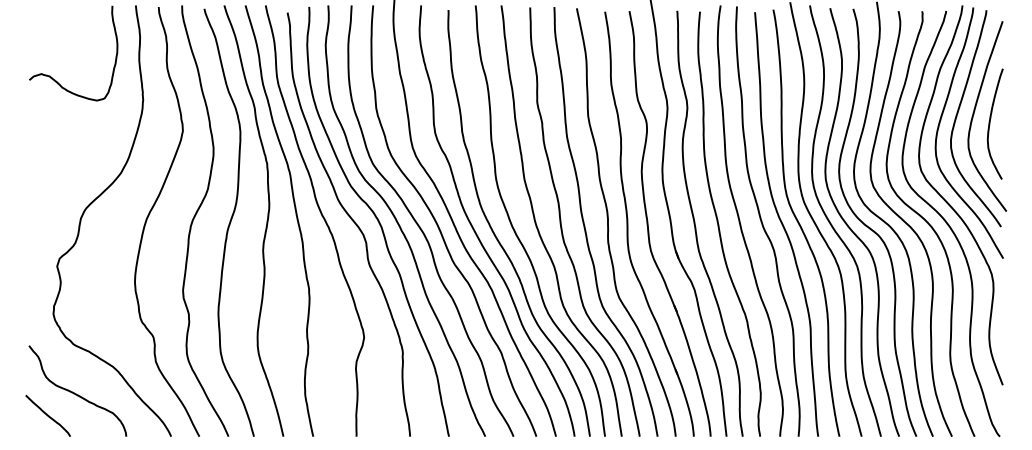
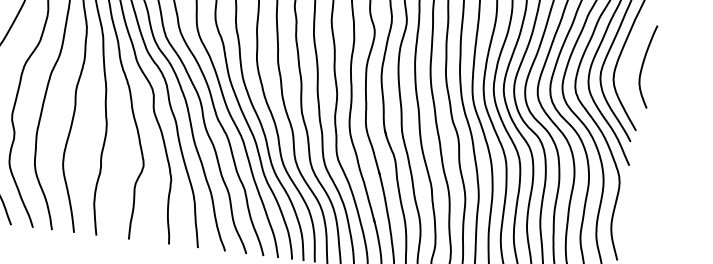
curve: (990, 123) -> (643, 65), moved

